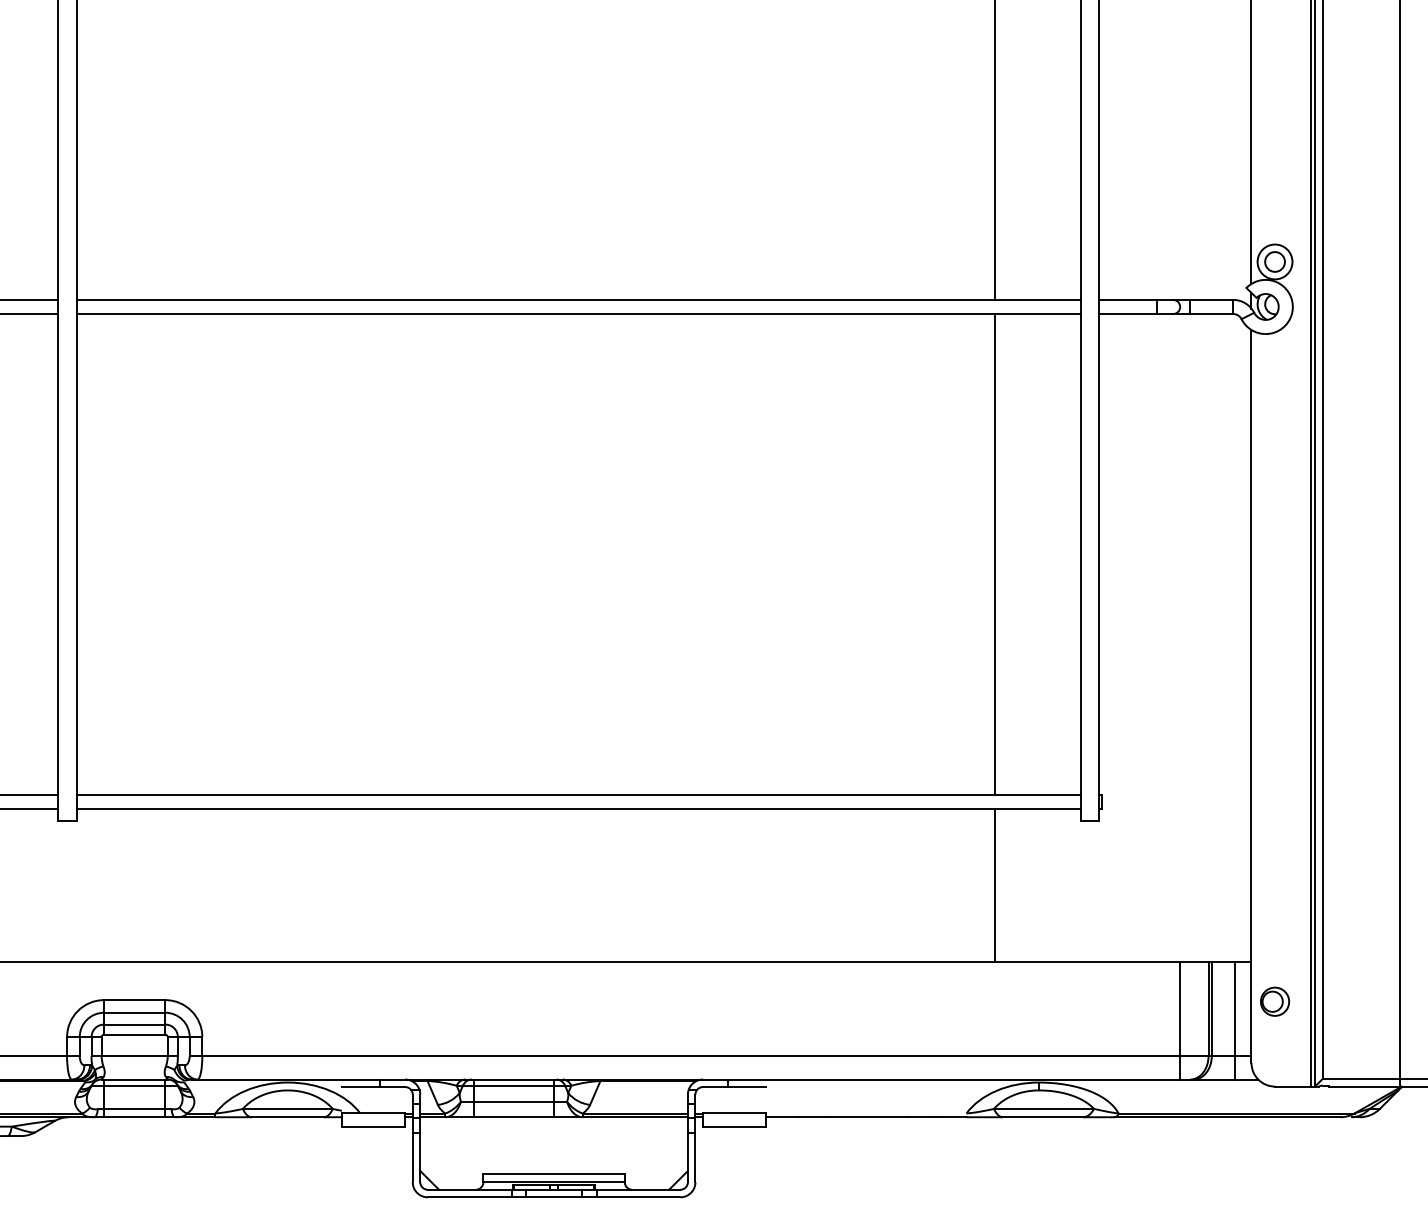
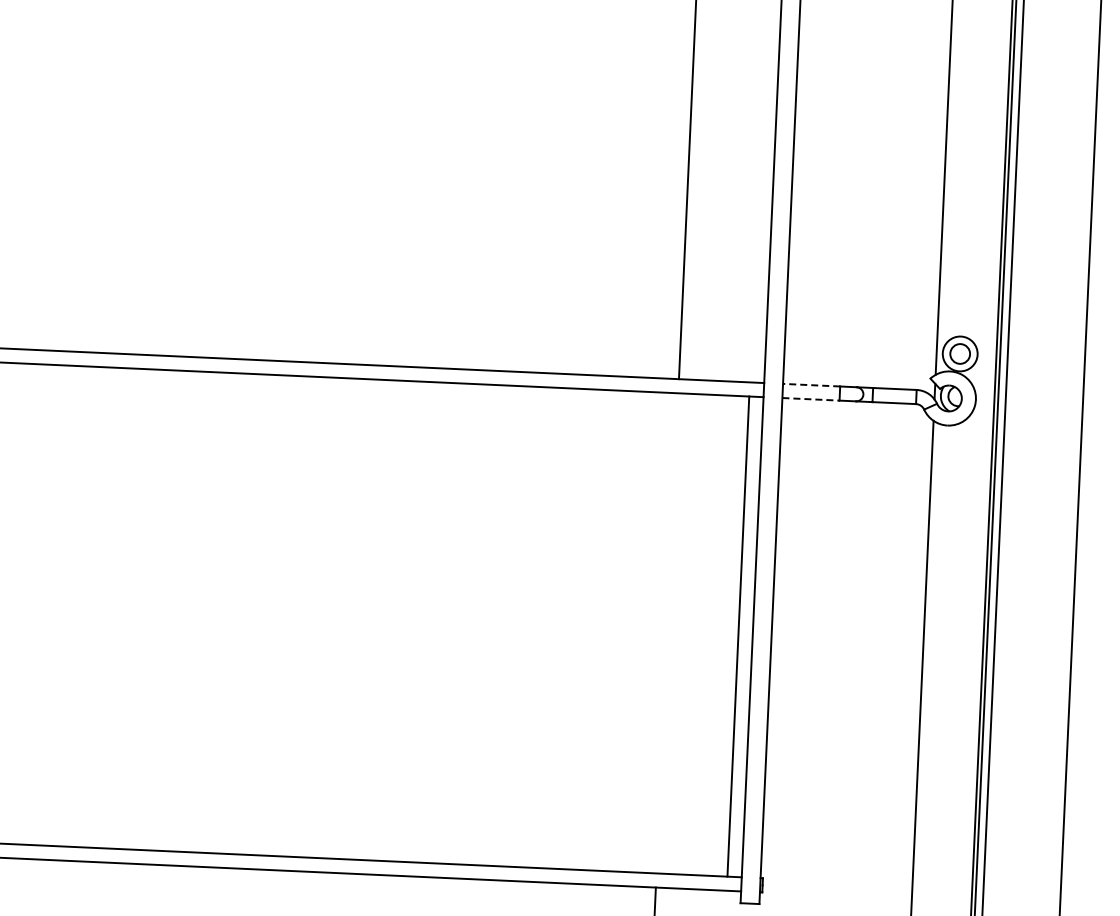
line: (1128, 299) -> (812, 384), solid -> dashed
line: (1128, 314) -> (811, 399), solid -> dashed
line: (995, 554) -> (738, 636), moved

